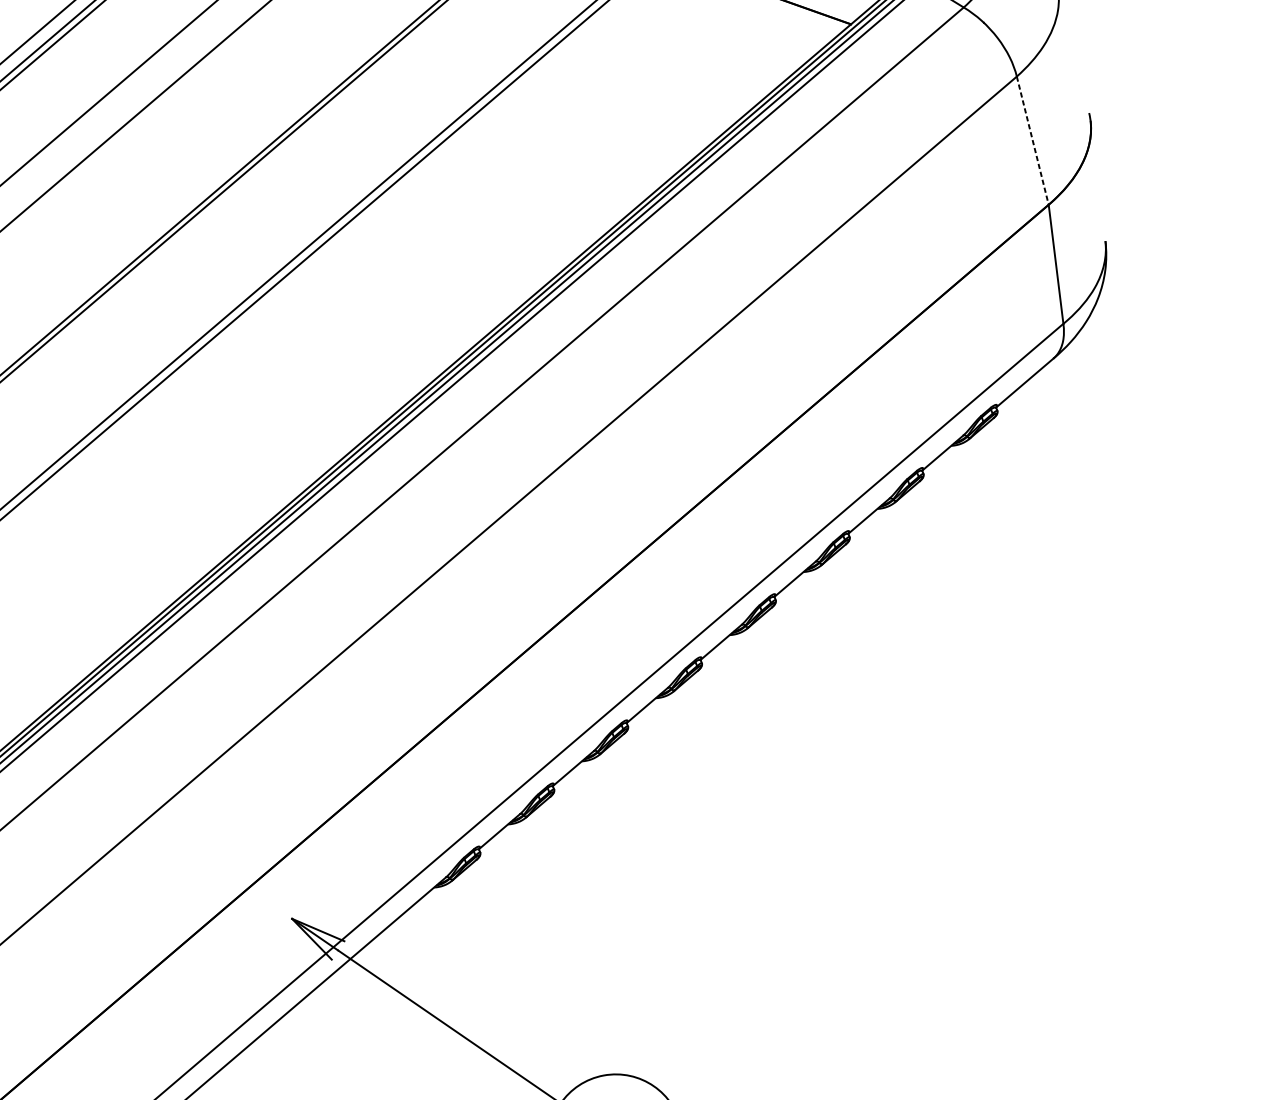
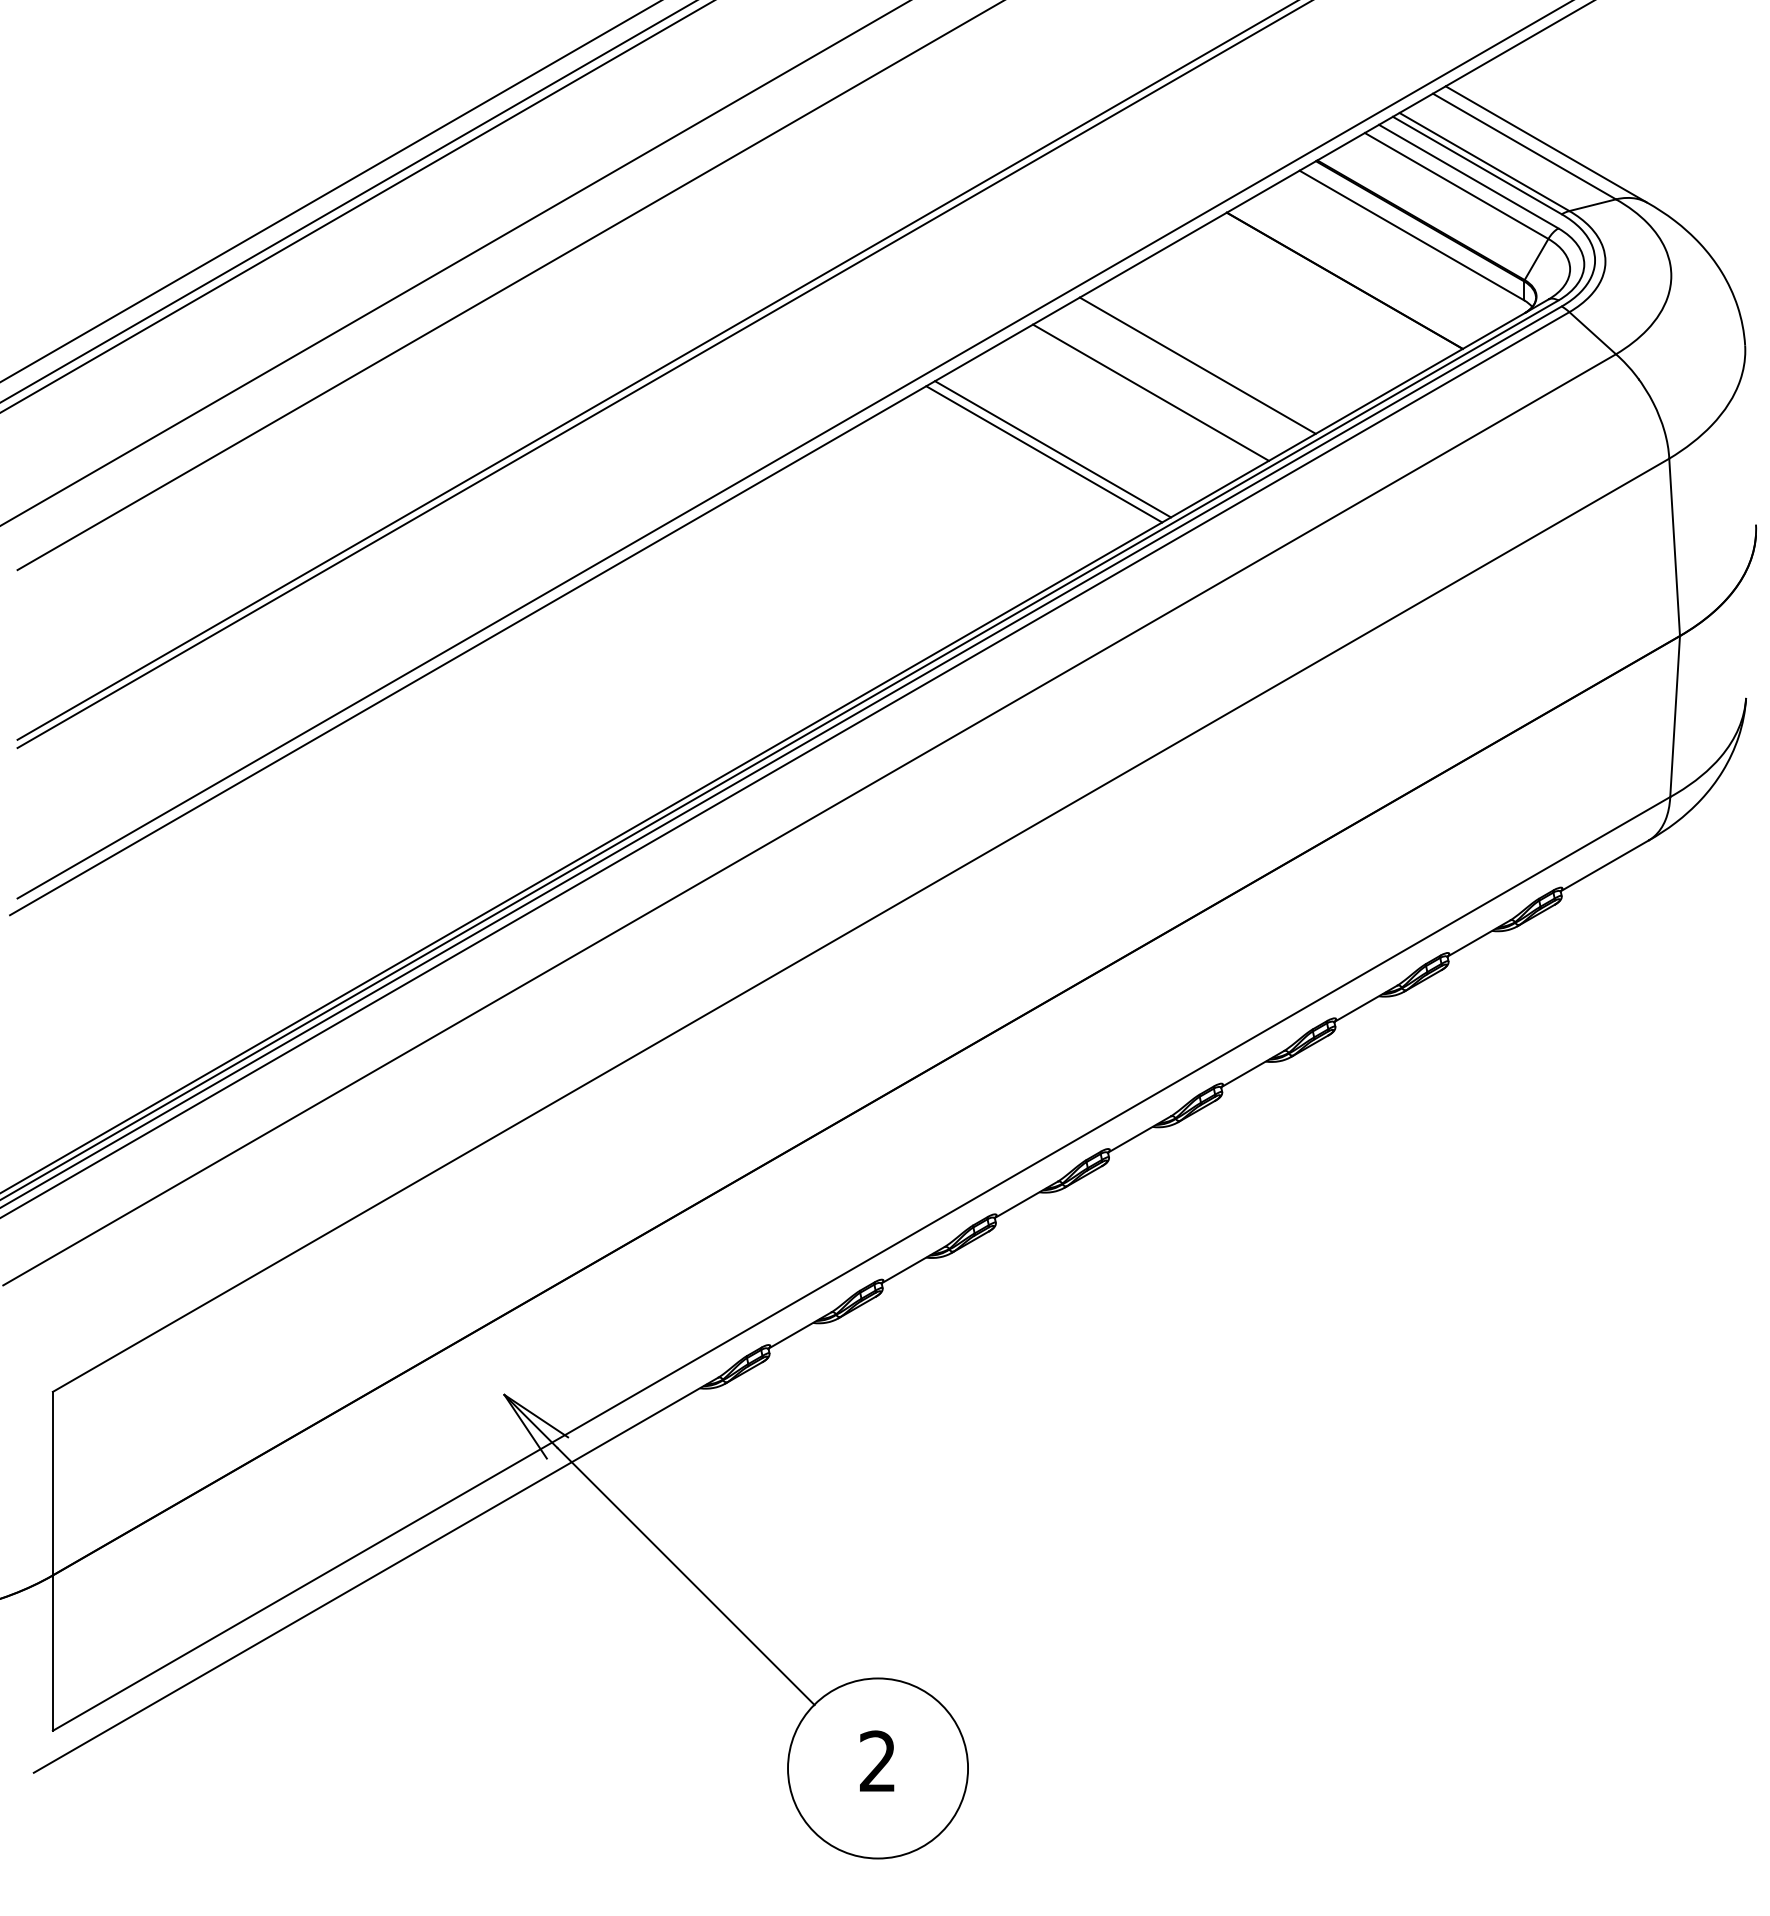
line: (659, 72) -> (1197, 365), added
line: (628, 98) -> (1150, 392), added
line: (1032, 140) -> (1674, 547), dashed -> solid
line: (565, 153) -> (1053, 449), added
line: (559, 158) -> (1044, 454), added

